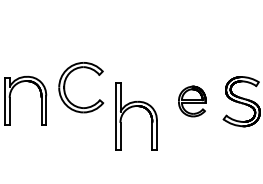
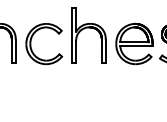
part: (65, 87) -> (31, 43), moved
part: (192, 101) -> (134, 43), size x1.67
part: (134, 107) -> (87, 28), moved

